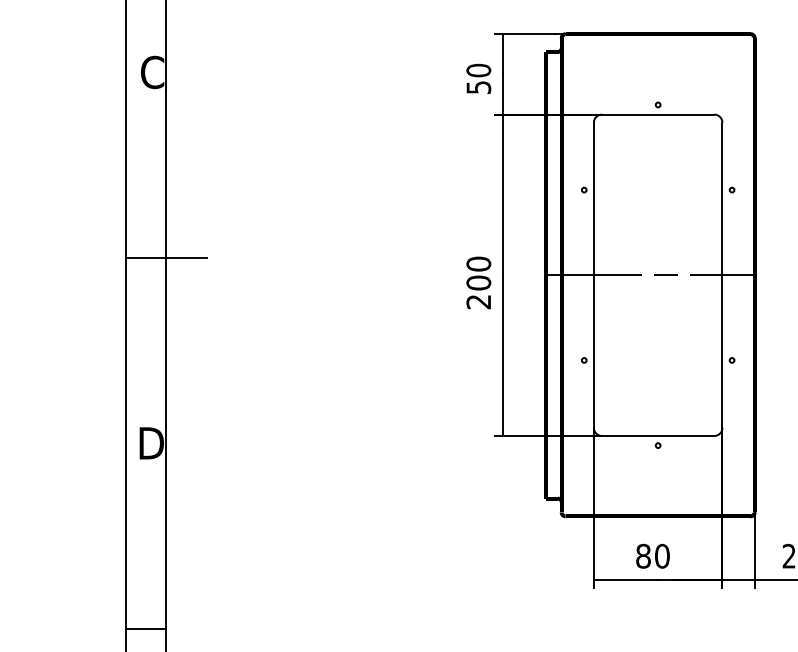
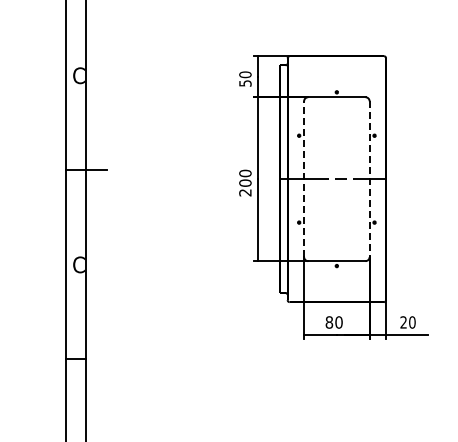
line: (594, 275) -> (304, 179), solid -> dashed
line: (722, 275) -> (369, 179), solid -> dashed
text: (151, 442) -> (78, 264), D -> C

